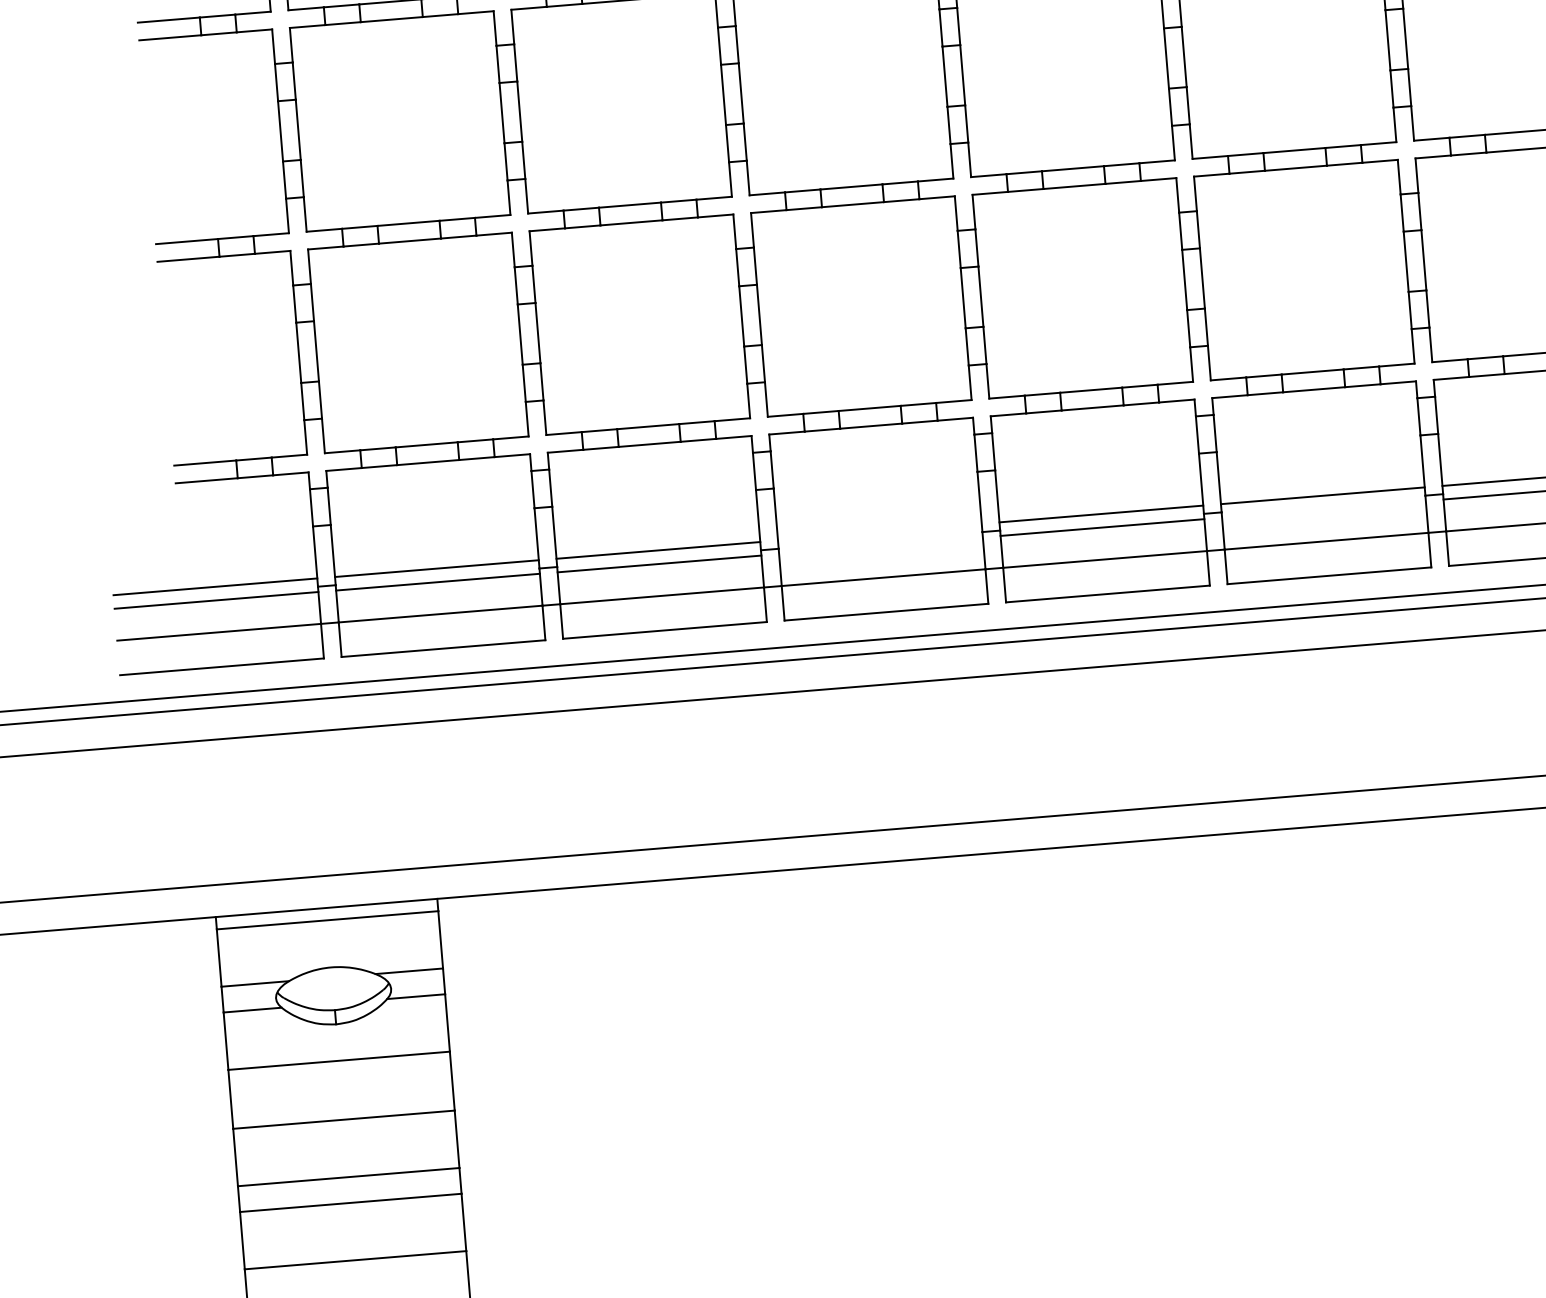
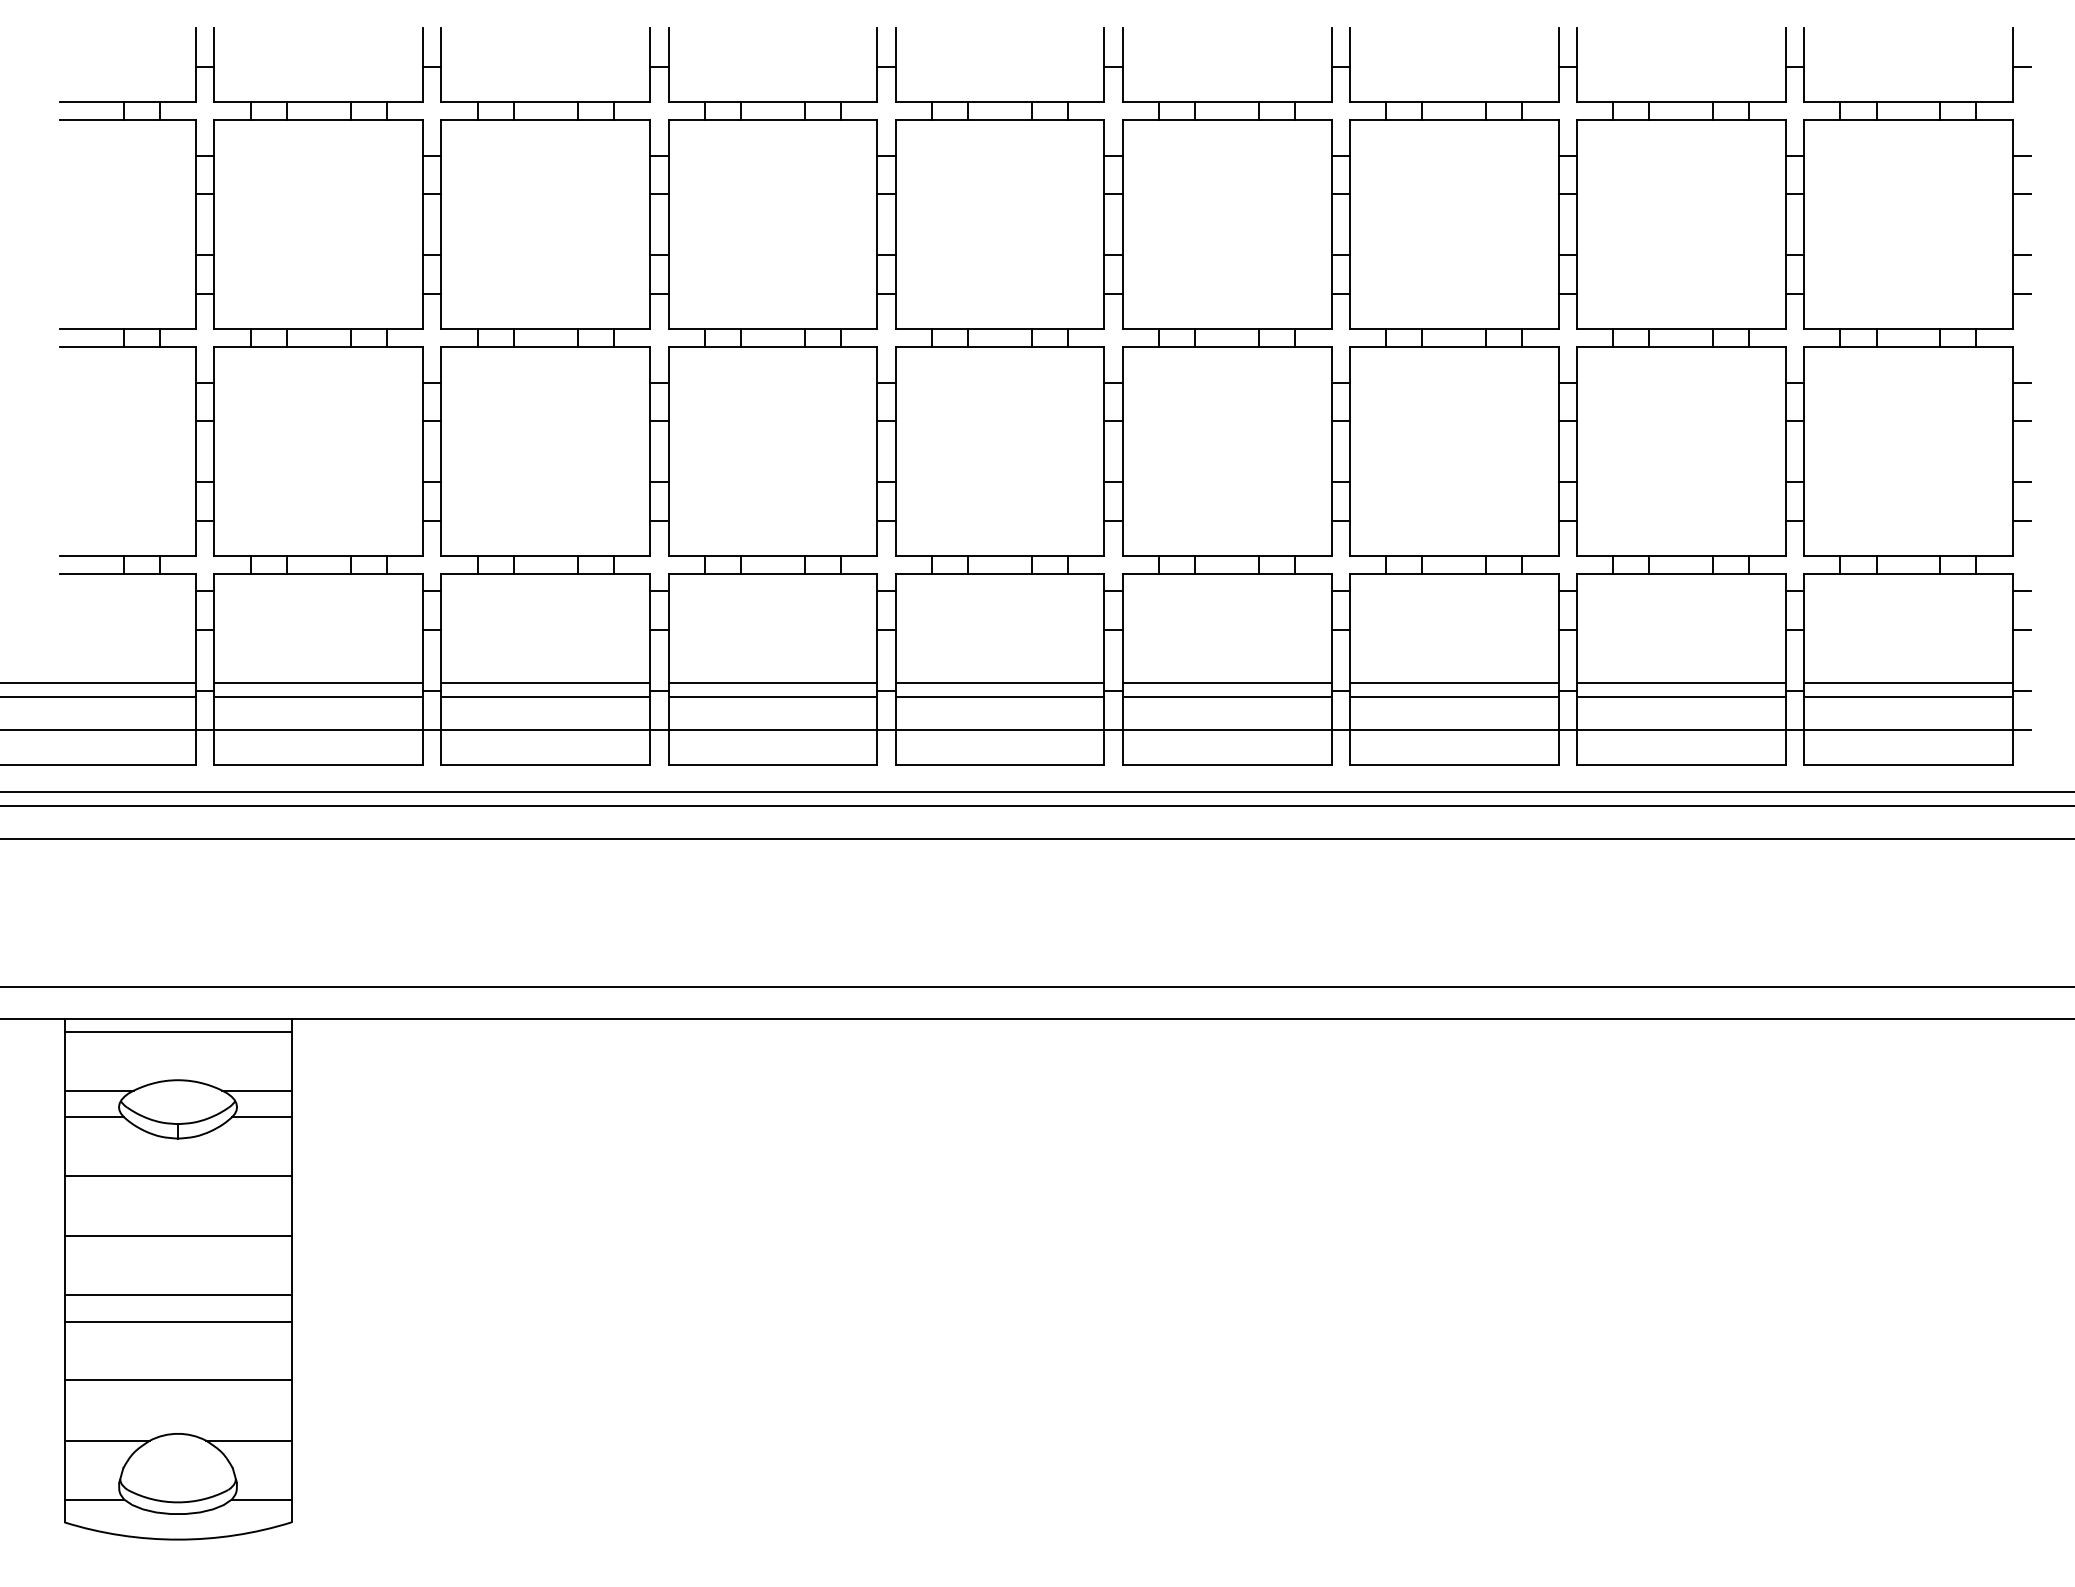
line: (1323, 509) -> (1226, 696), added
line: (879, 531) -> (772, 682), added
line: (880, 545) -> (772, 696), added

